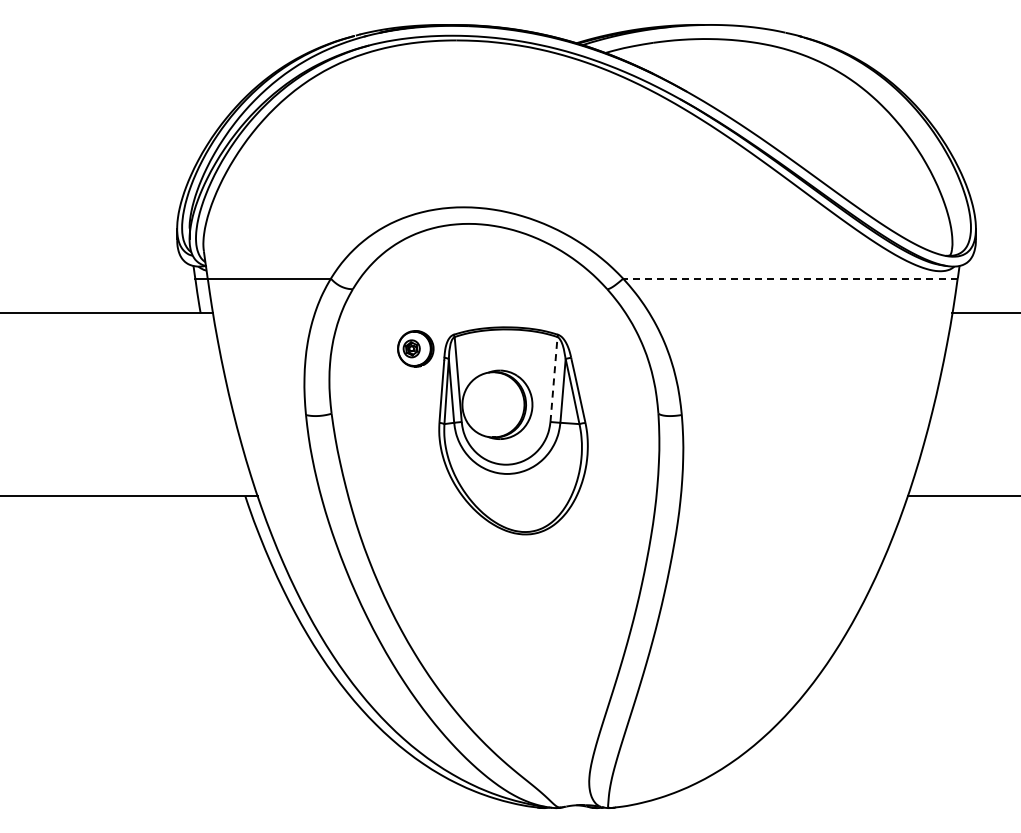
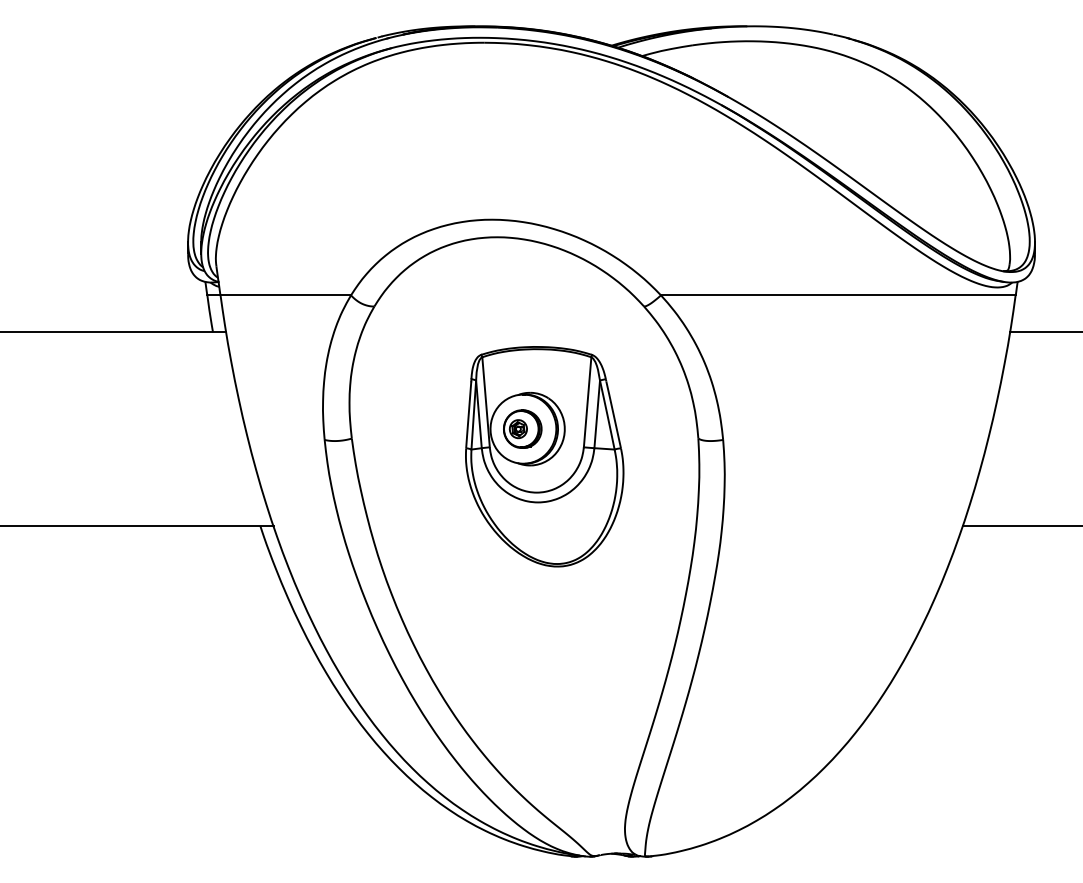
line: (790, 278) -> (838, 295), dashed -> solid
part: (415, 348) -> (522, 428), moved
line: (554, 379) -> (588, 402), dashed -> solid

